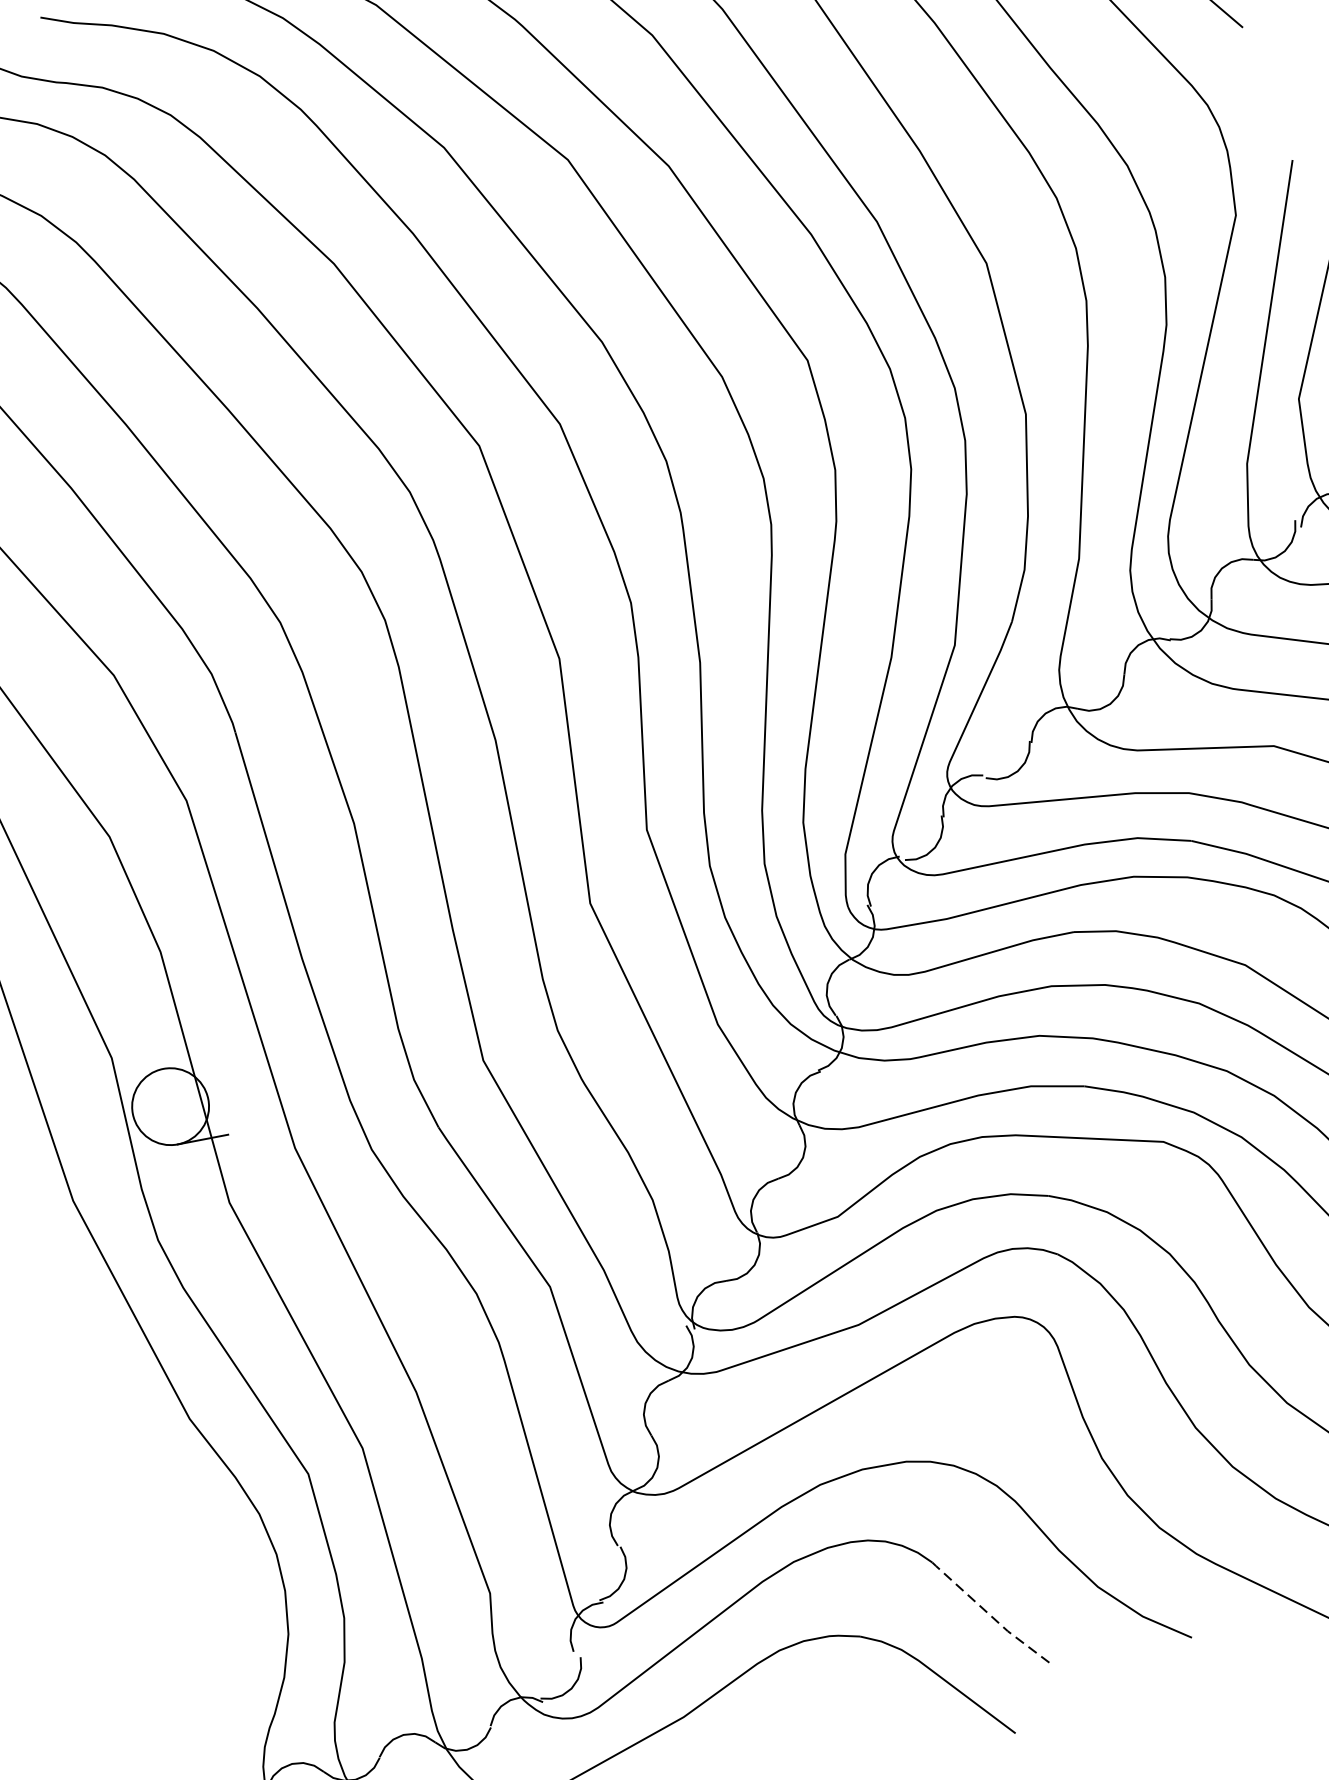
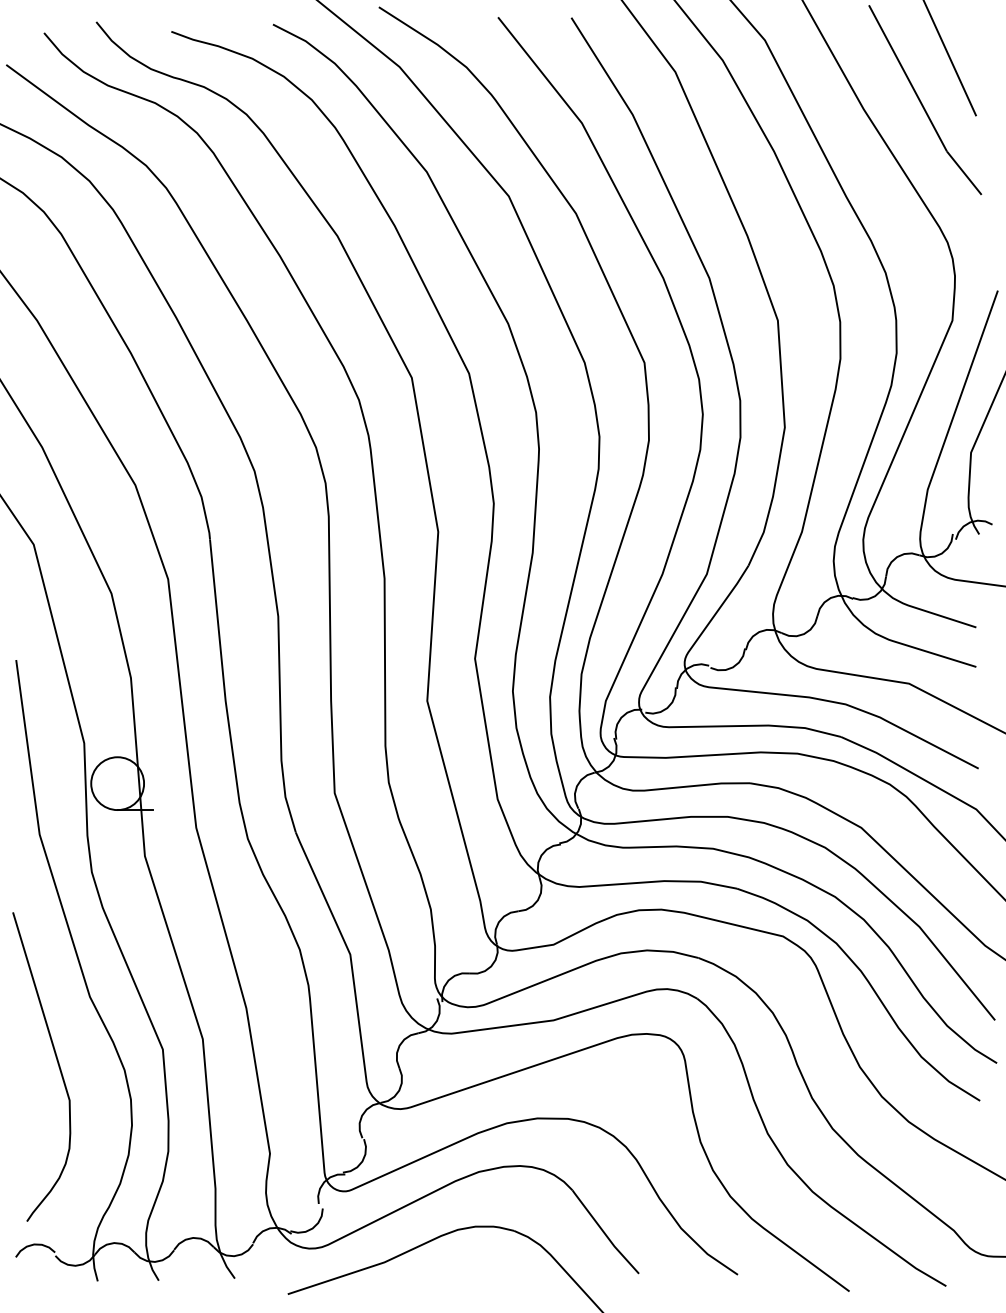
curve: (161, 1524) -> (57, 1064), added
line: (989, 1615) -> (604, 1233), dashed -> solid

